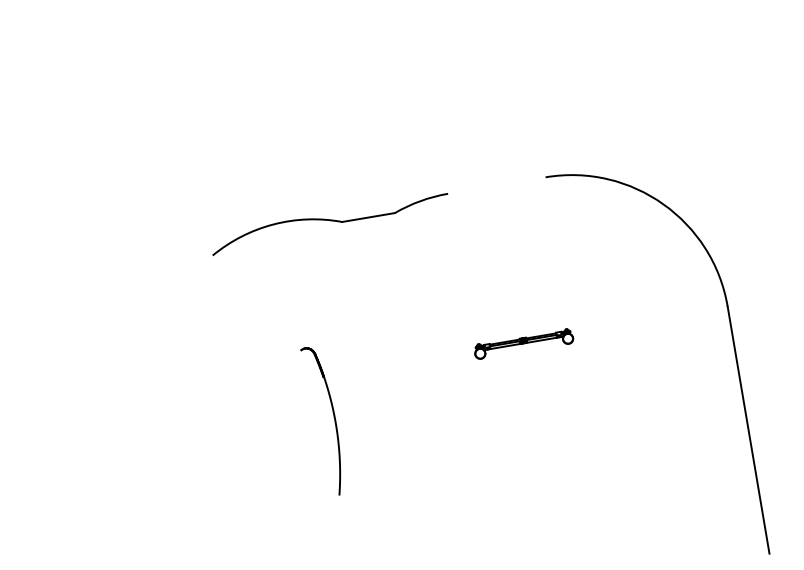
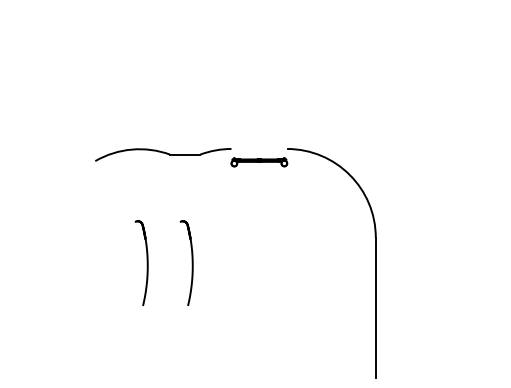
part: (524, 344) -> (259, 162), moved
part: (402, 406) -> (186, 262), added

